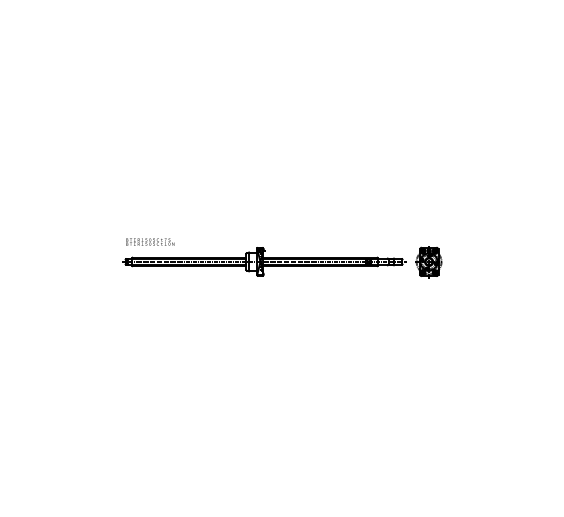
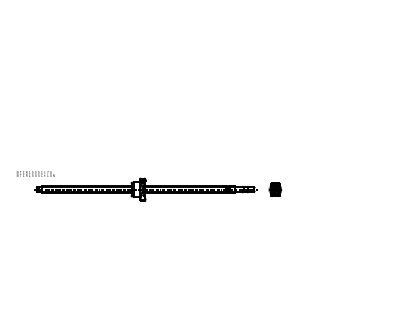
text: (150, 241) -> (35, 173), moved
part: (428, 262) -> (274, 190), size x0.6

